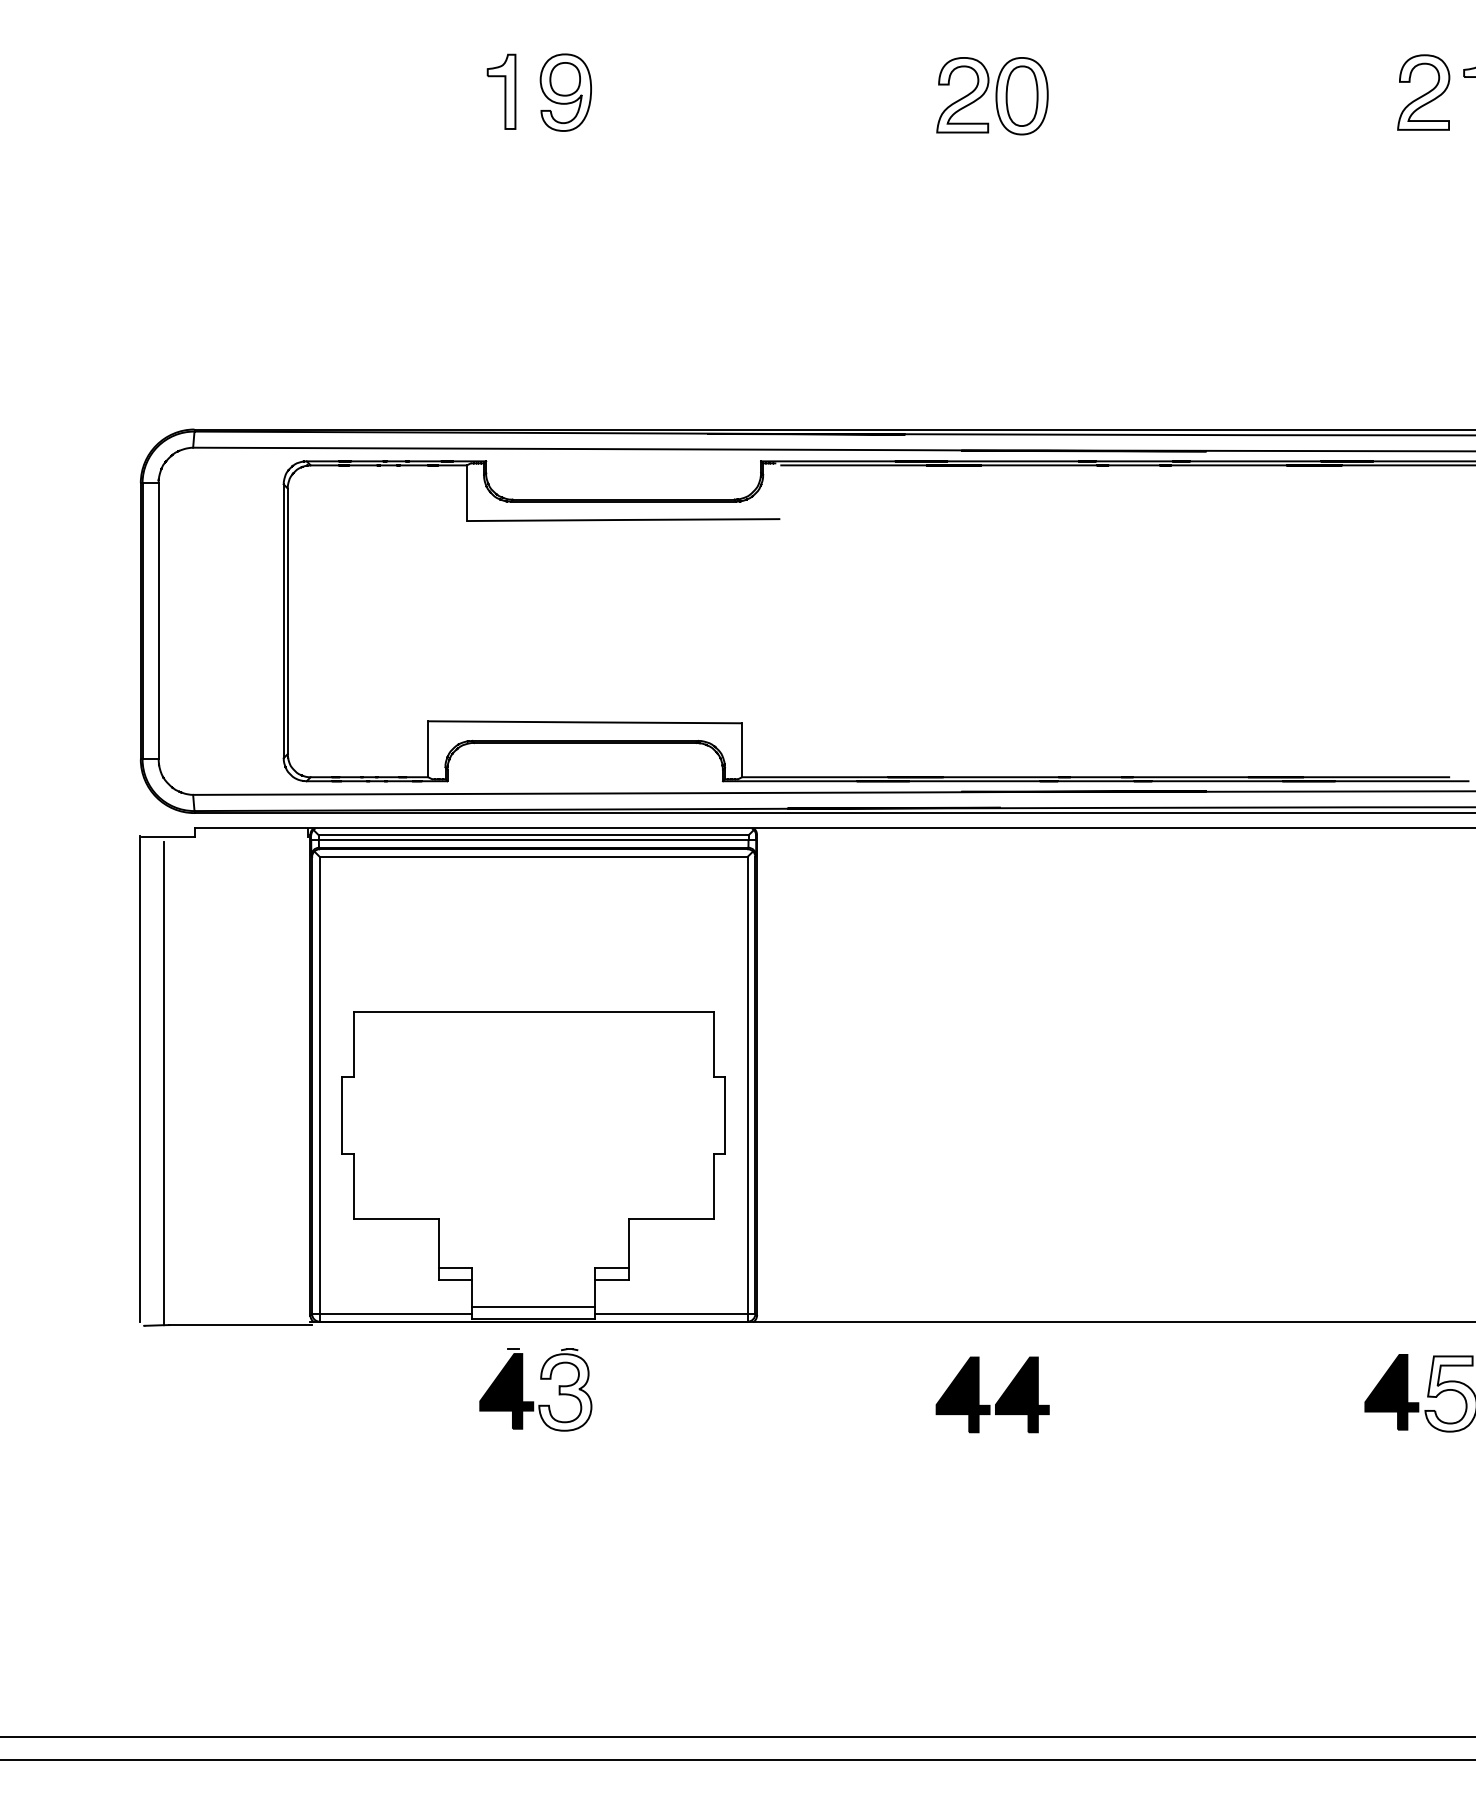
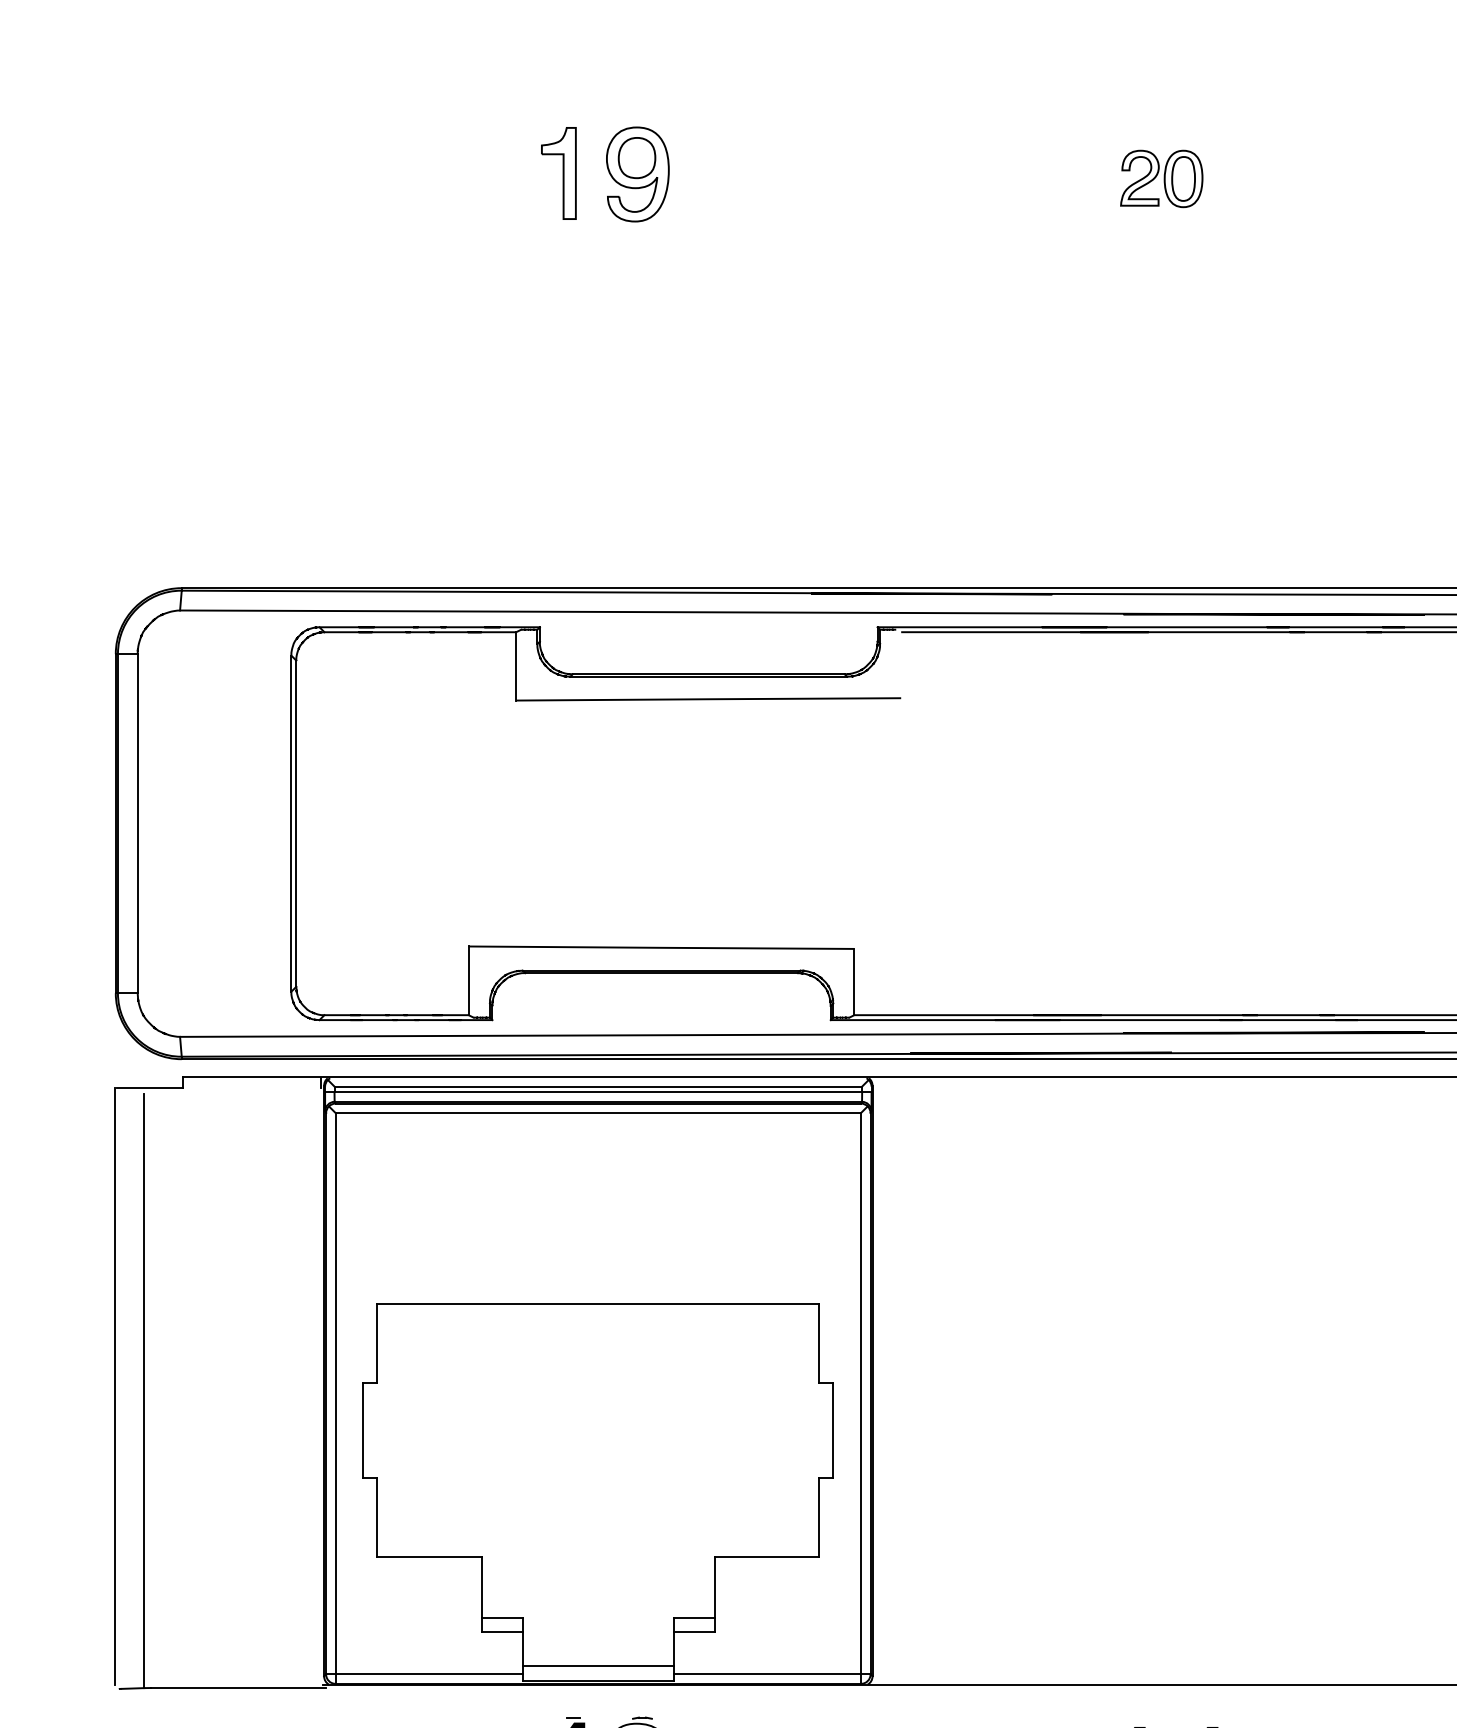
part: (992, 96) -> (1161, 179), size x0.6

